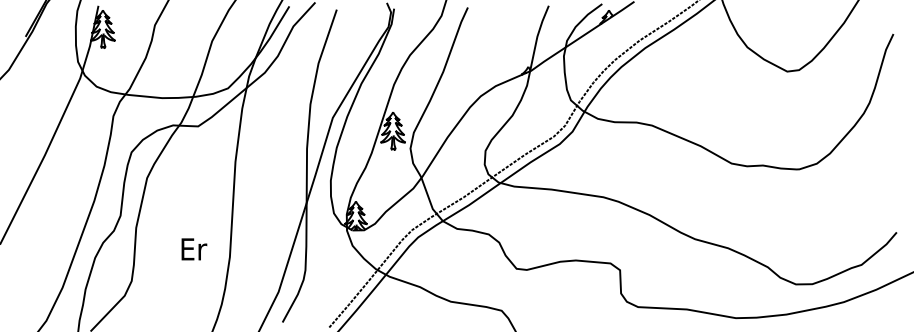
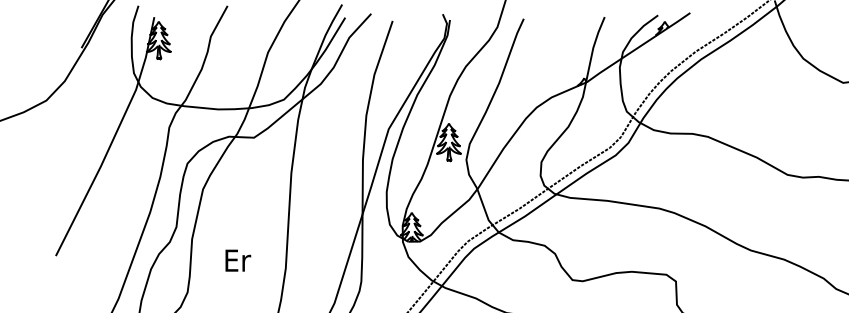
text: (194, 249) -> (238, 260), moved

